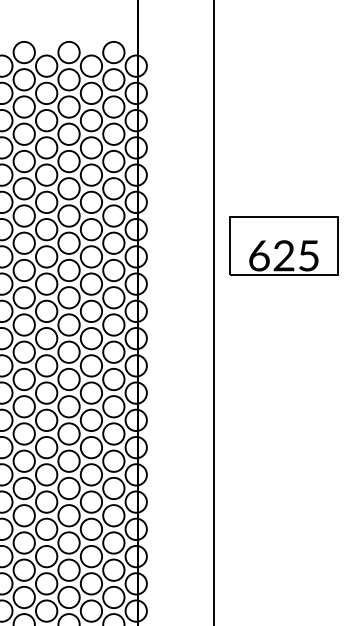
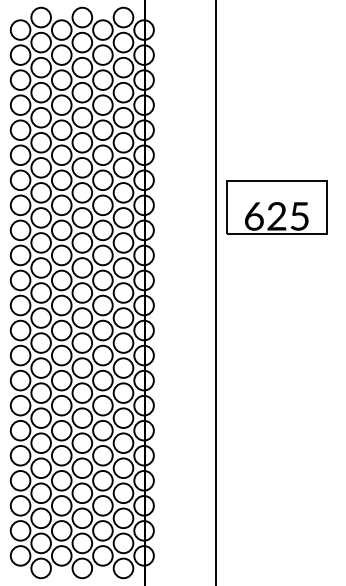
part: (283, 246) -> (276, 207), moved

